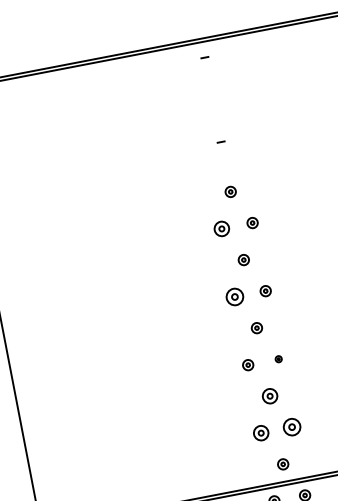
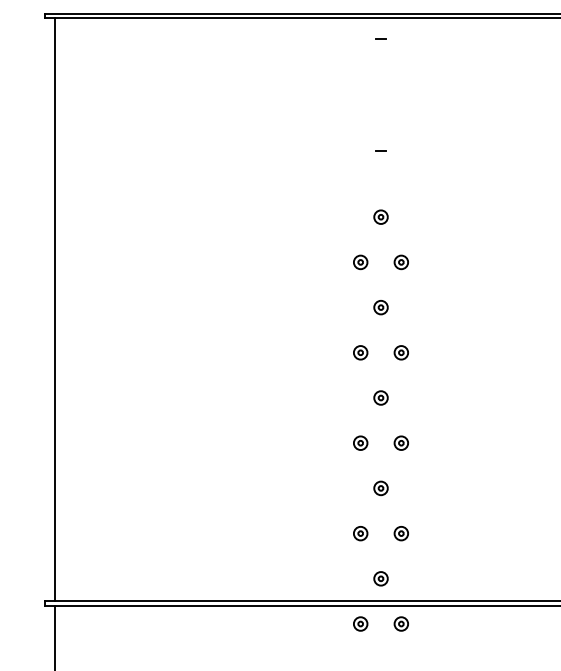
part: (221, 229) -> (360, 262), size x0.71
part: (234, 296) -> (360, 352), size x0.62
part: (278, 358) -> (400, 442), size x1.67
part: (269, 396) -> (380, 488), size x0.71
part: (291, 427) -> (400, 533), size x0.62
part: (261, 433) -> (360, 533), size x0.71

